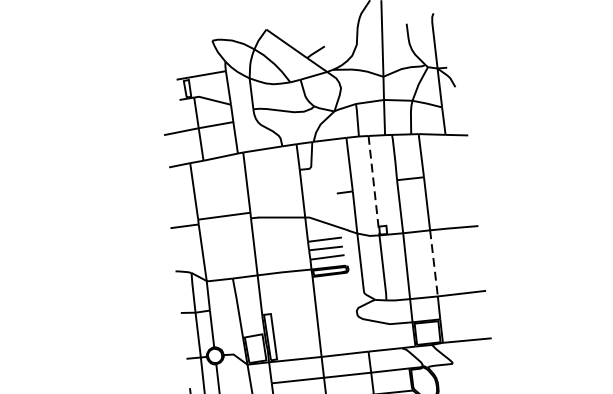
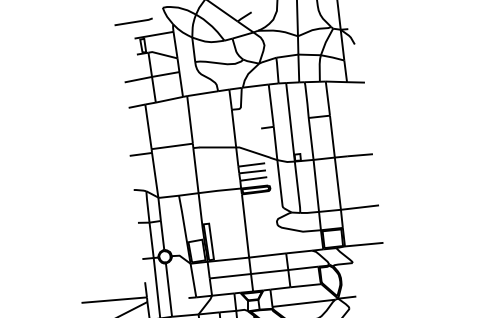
line: (175, 58) -> (133, 21), added
line: (373, 185) -> (290, 122), dashed -> solid
line: (433, 264) -> (337, 184), dashed -> solid

